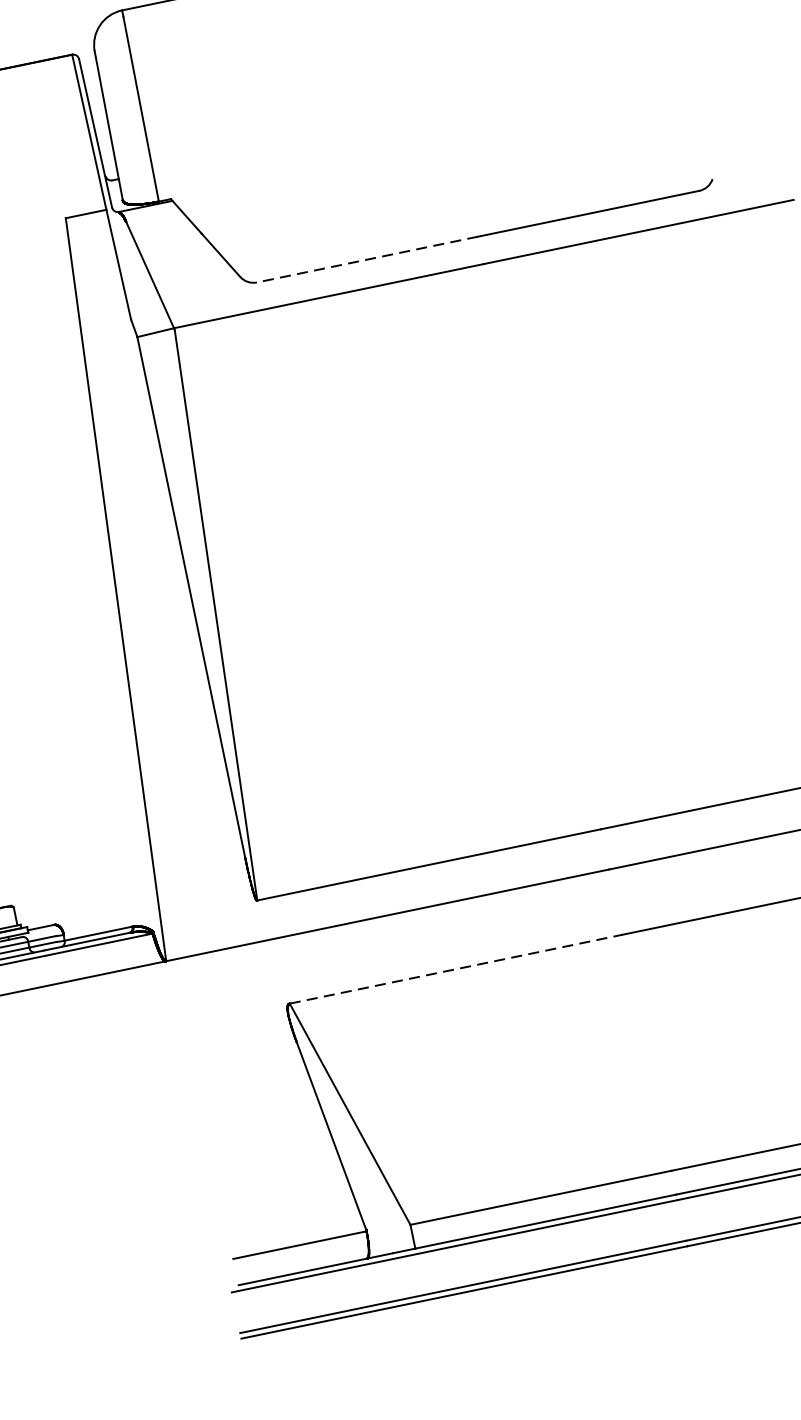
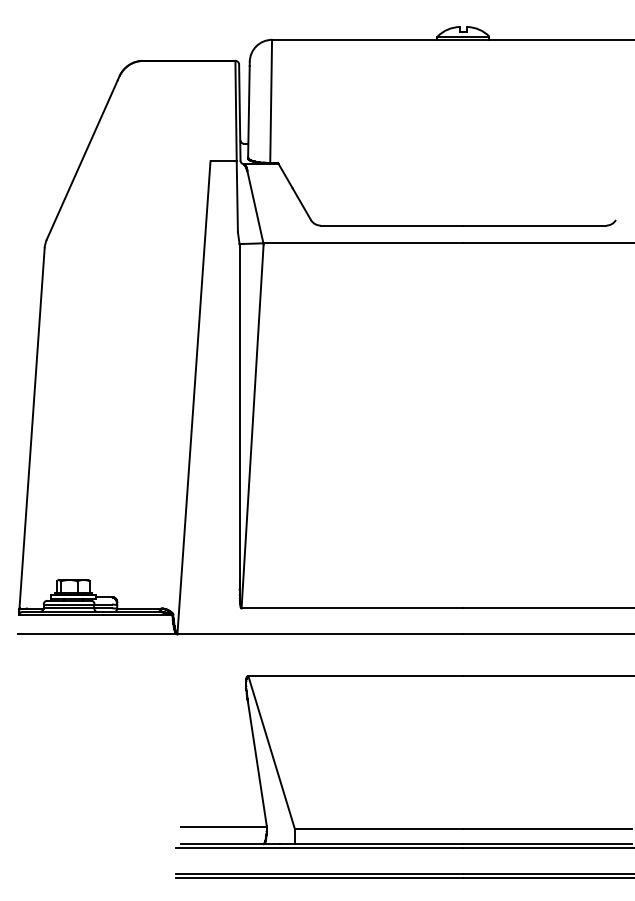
line: (366, 259) -> (391, 225), dashed -> solid
line: (455, 969) -> (355, 676), dashed -> solid

